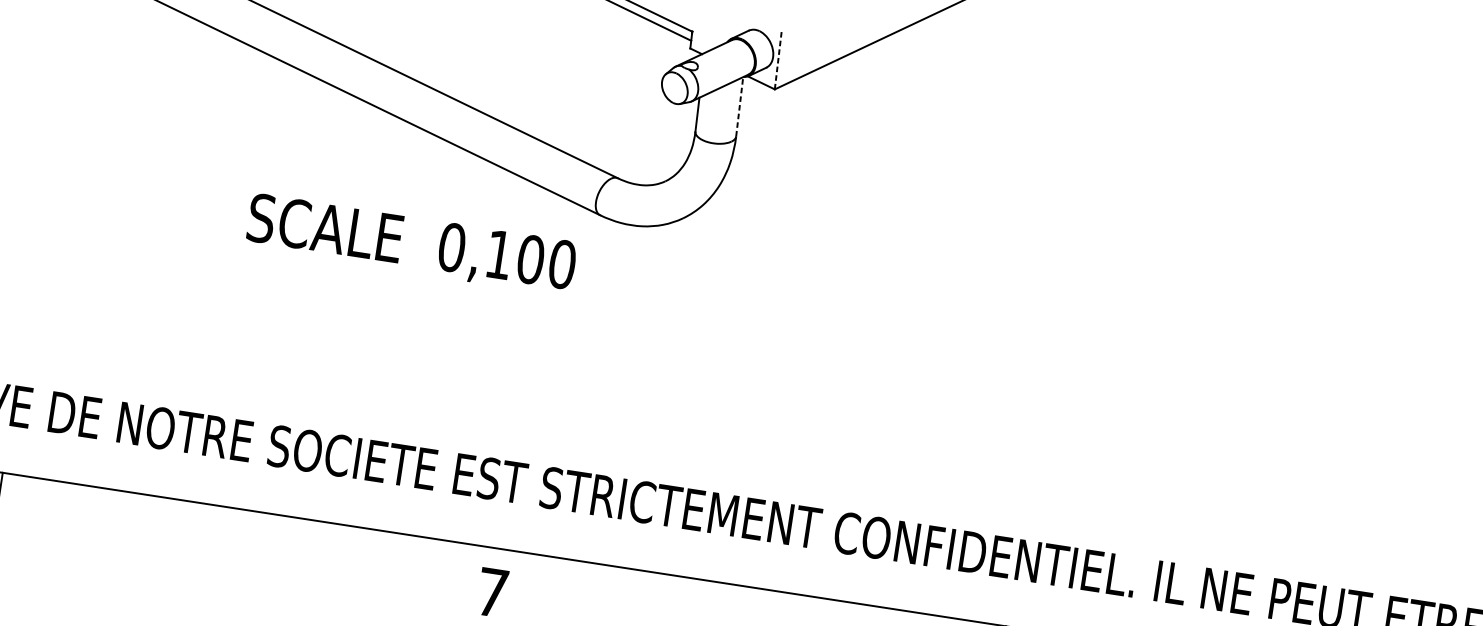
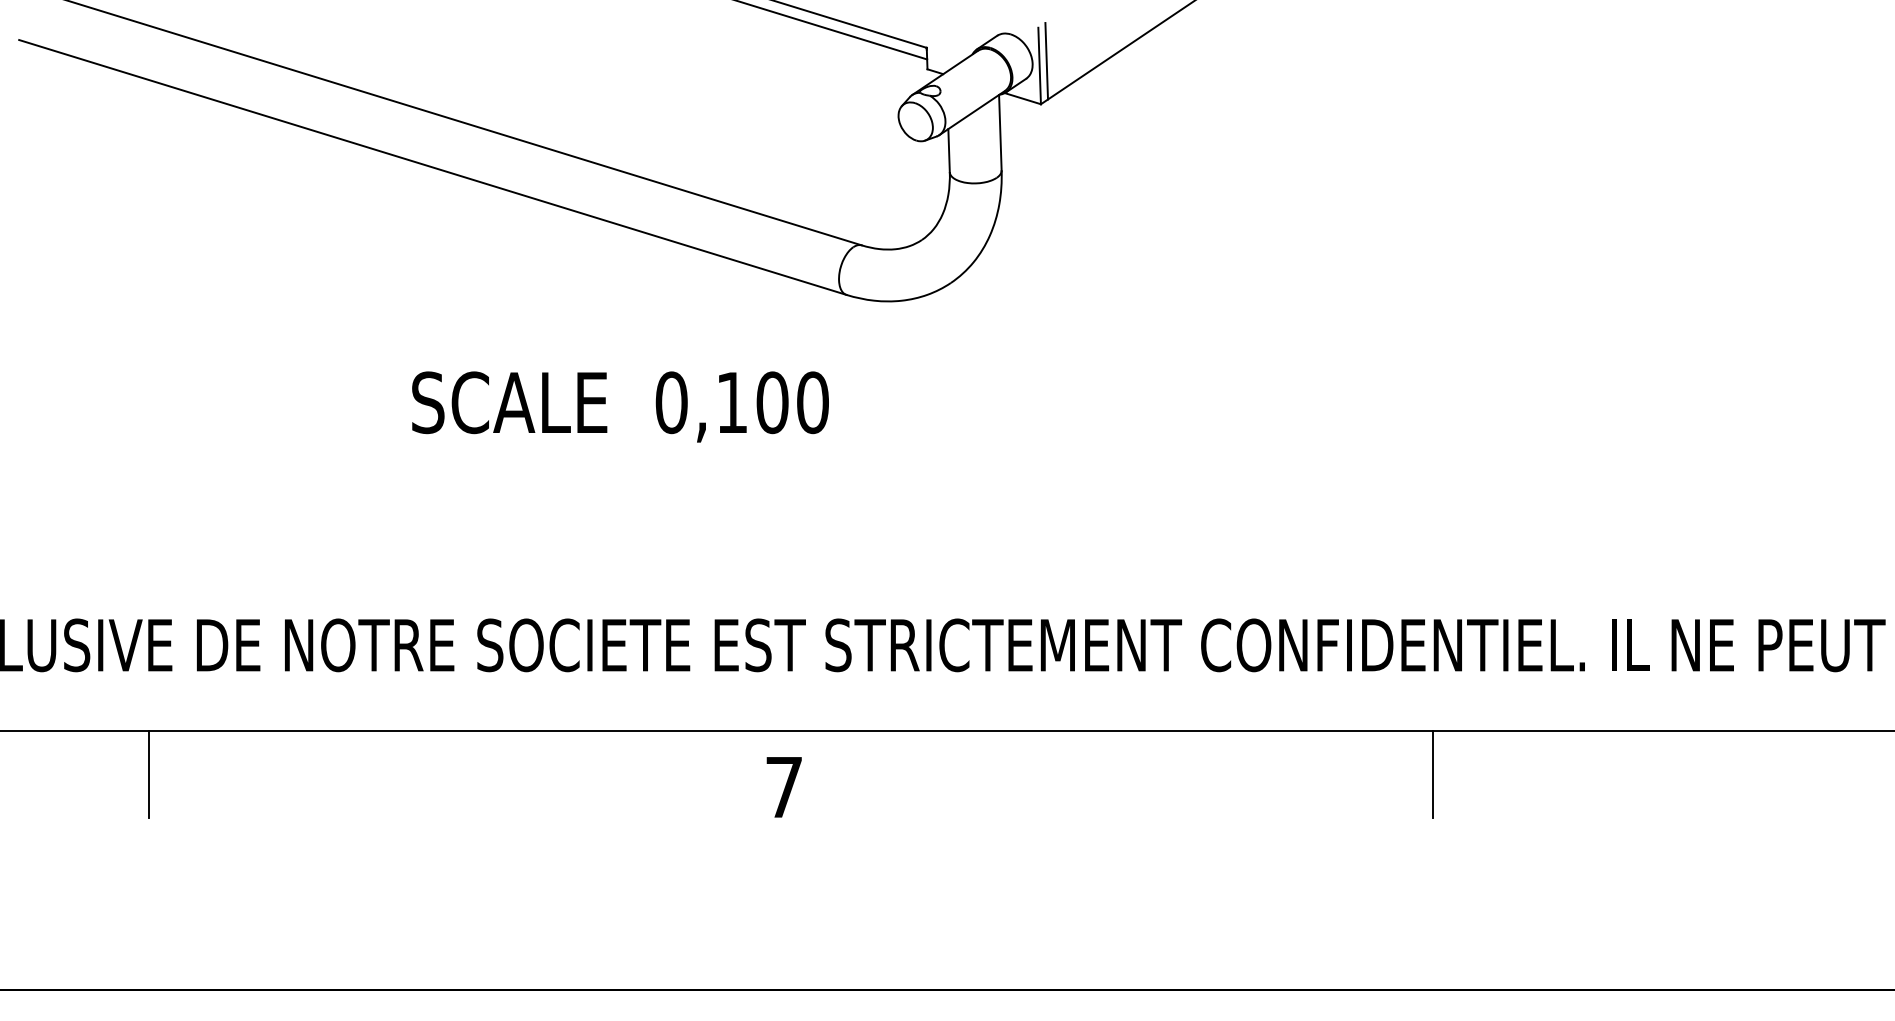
line: (784, 56) -> (1046, 61), added
line: (778, 58) -> (1039, 65), dashed -> solid
line: (739, 106) -> (1000, 132), dashed -> solid
text: (411, 244) -> (620, 406), moved

